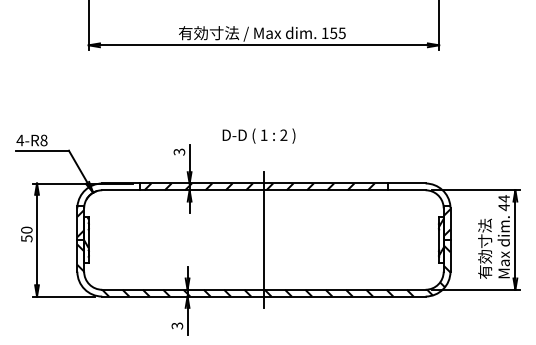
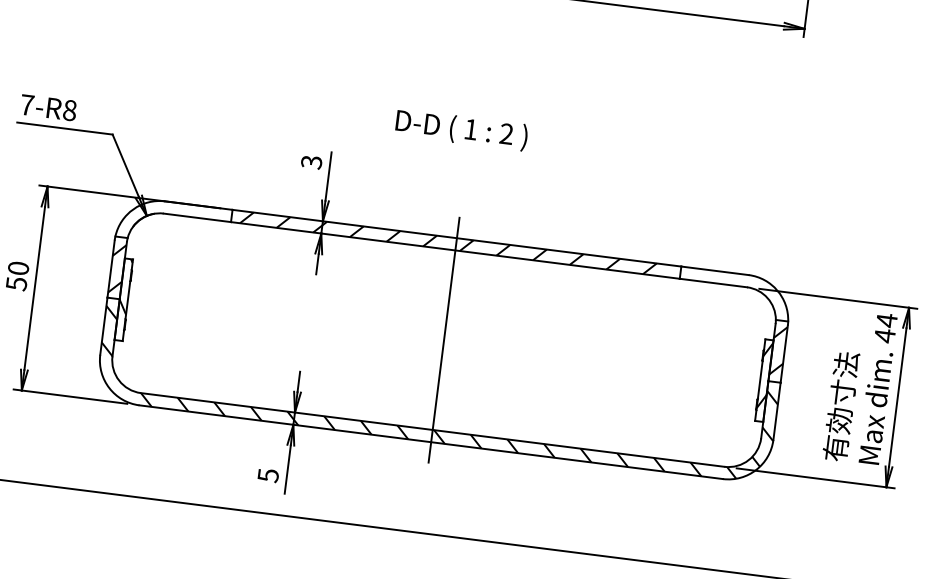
text: (258, 135) -> (460, 128), moved
text: (20, 140) -> (27, 105), 4-R8 -> 7-R8
text: (176, 325) -> (266, 474), 3 -> 5

